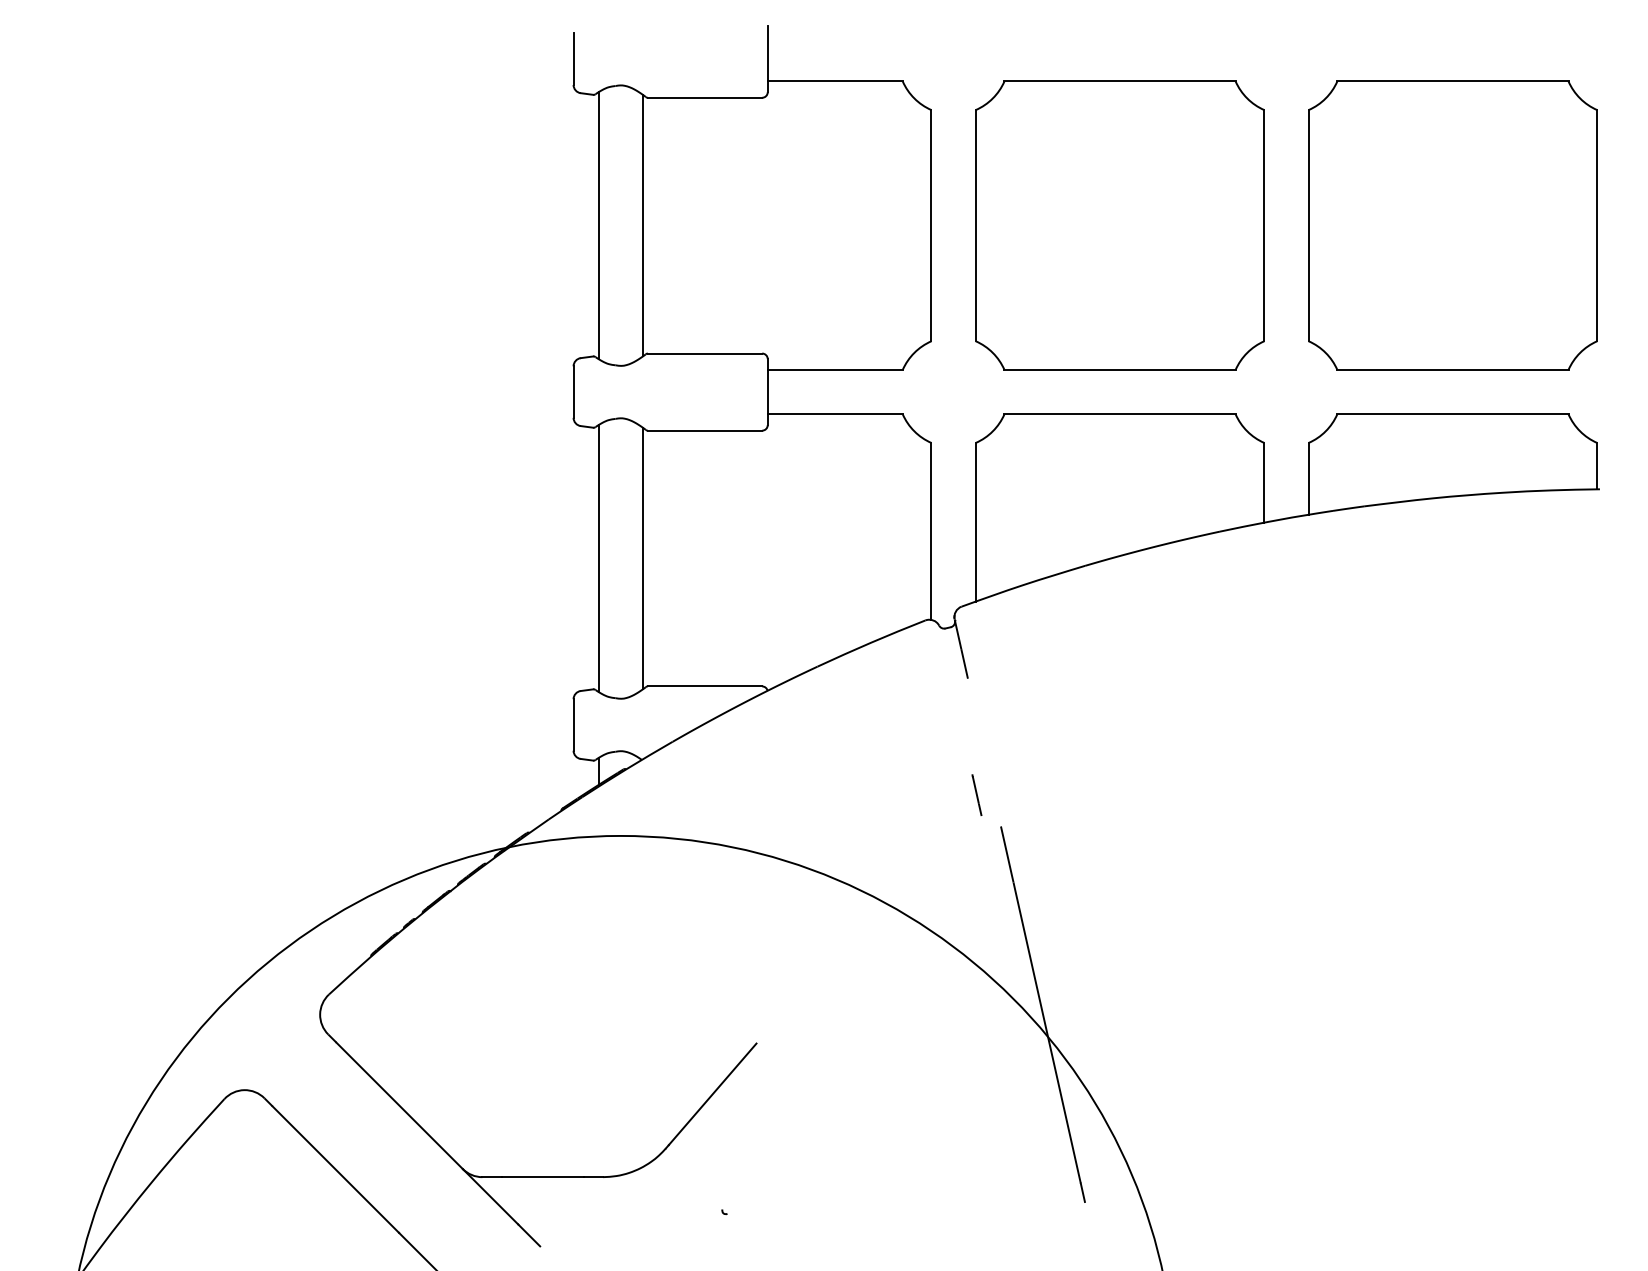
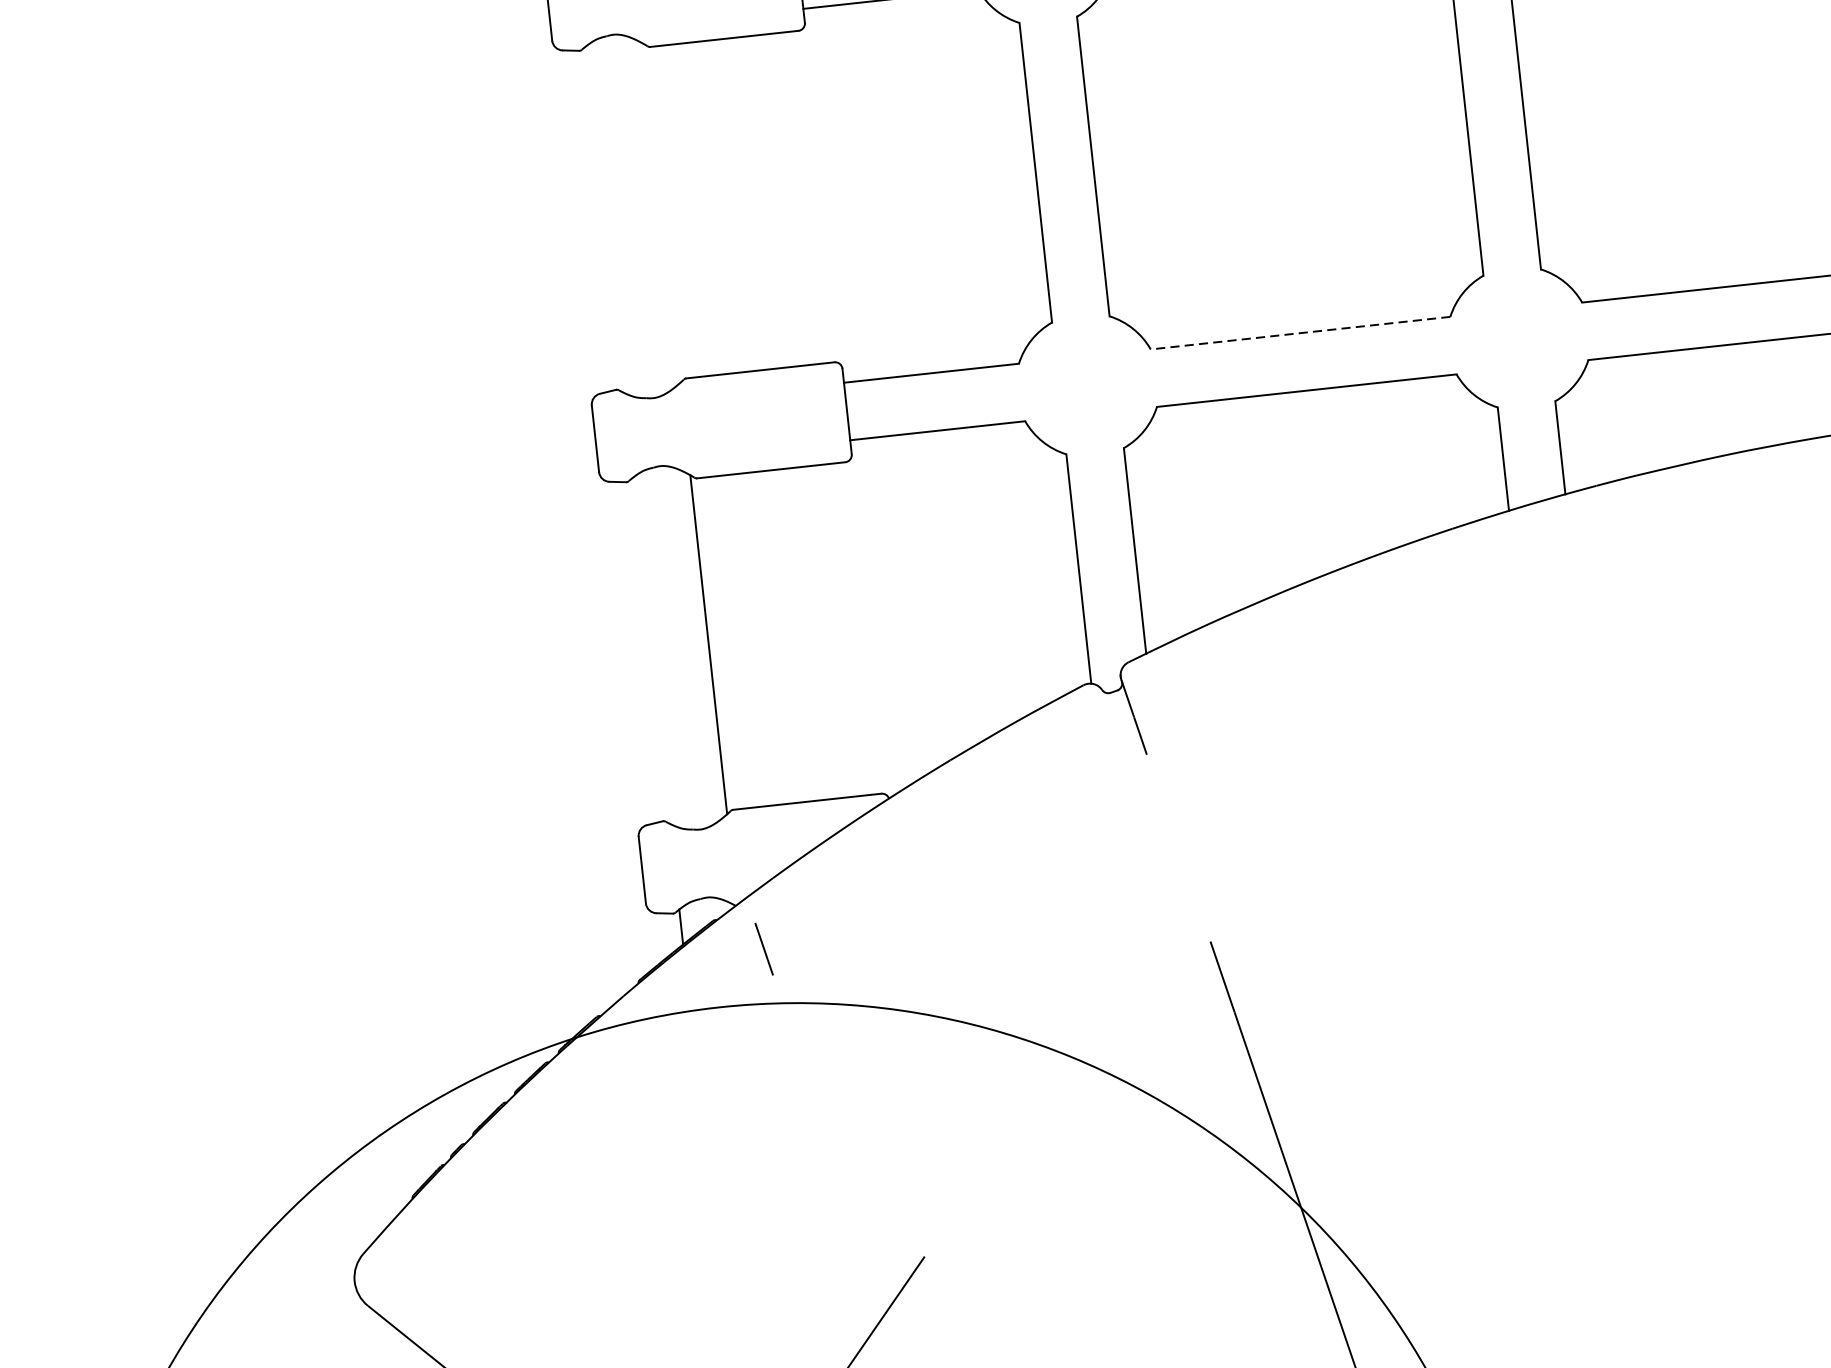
line: (598, 225) -> (604, 219), removed
line: (642, 225) -> (661, 213), removed
line: (1120, 369) -> (1301, 332), solid -> dashed
line: (598, 558) -> (651, 650), removed
line: (976, 794) -> (763, 948), moved

